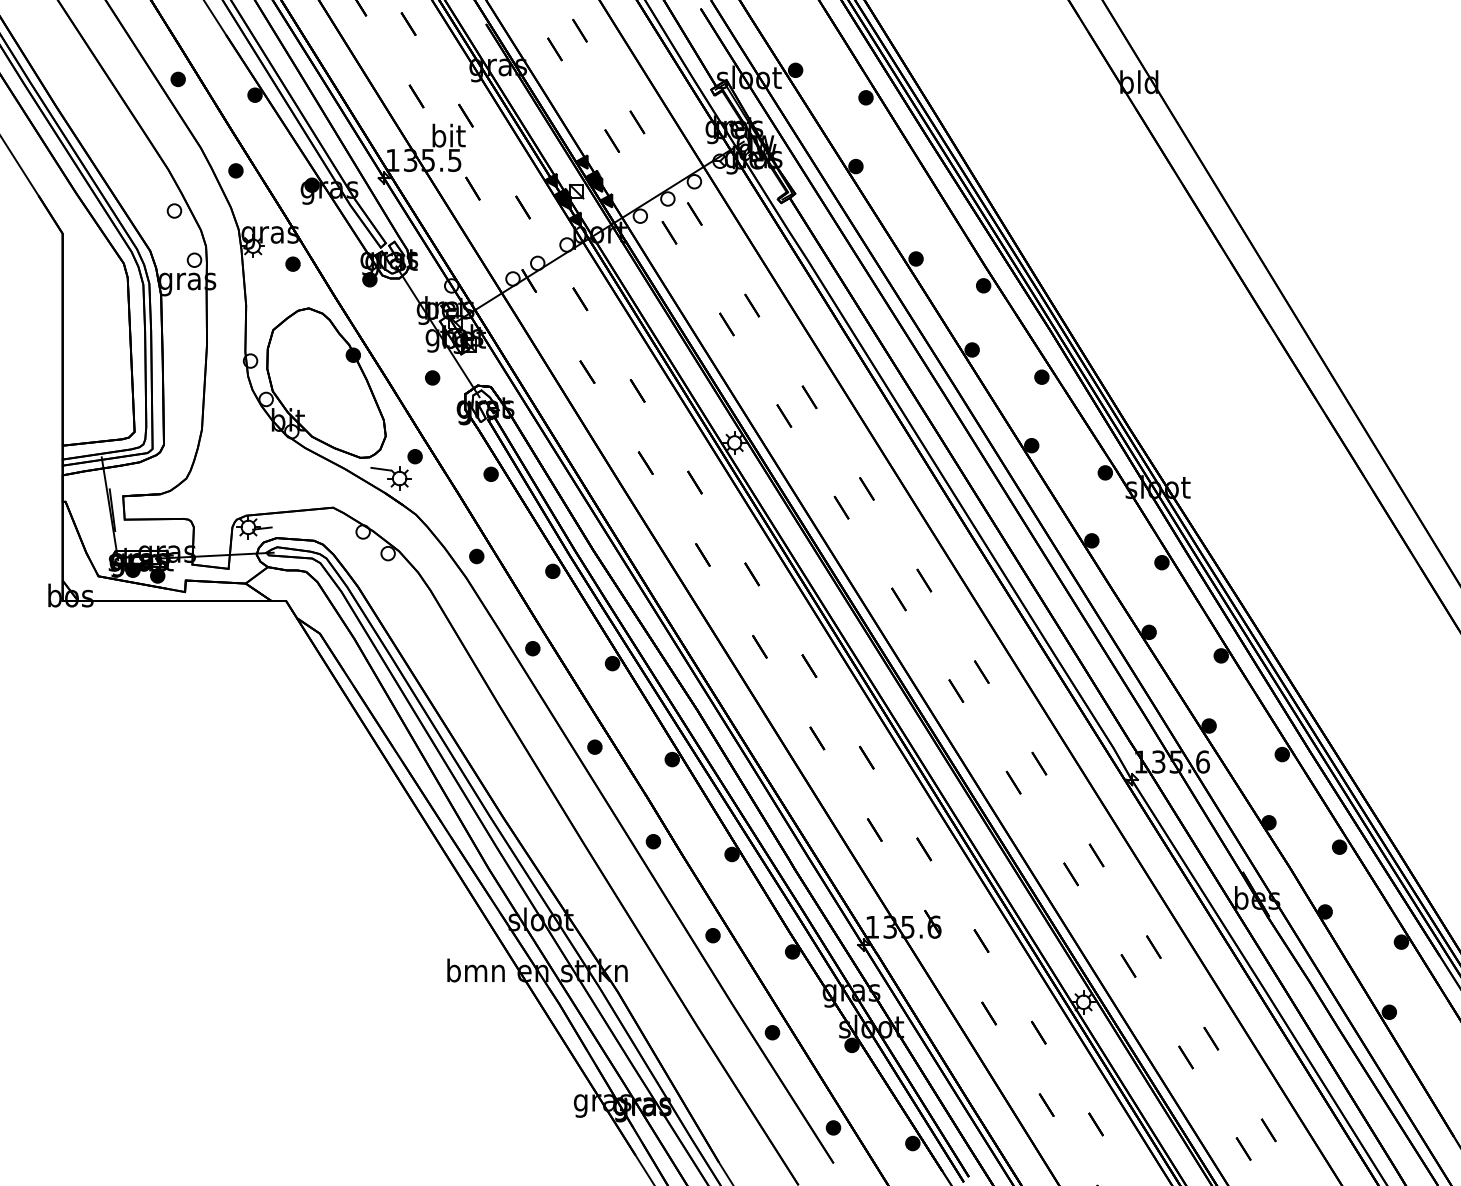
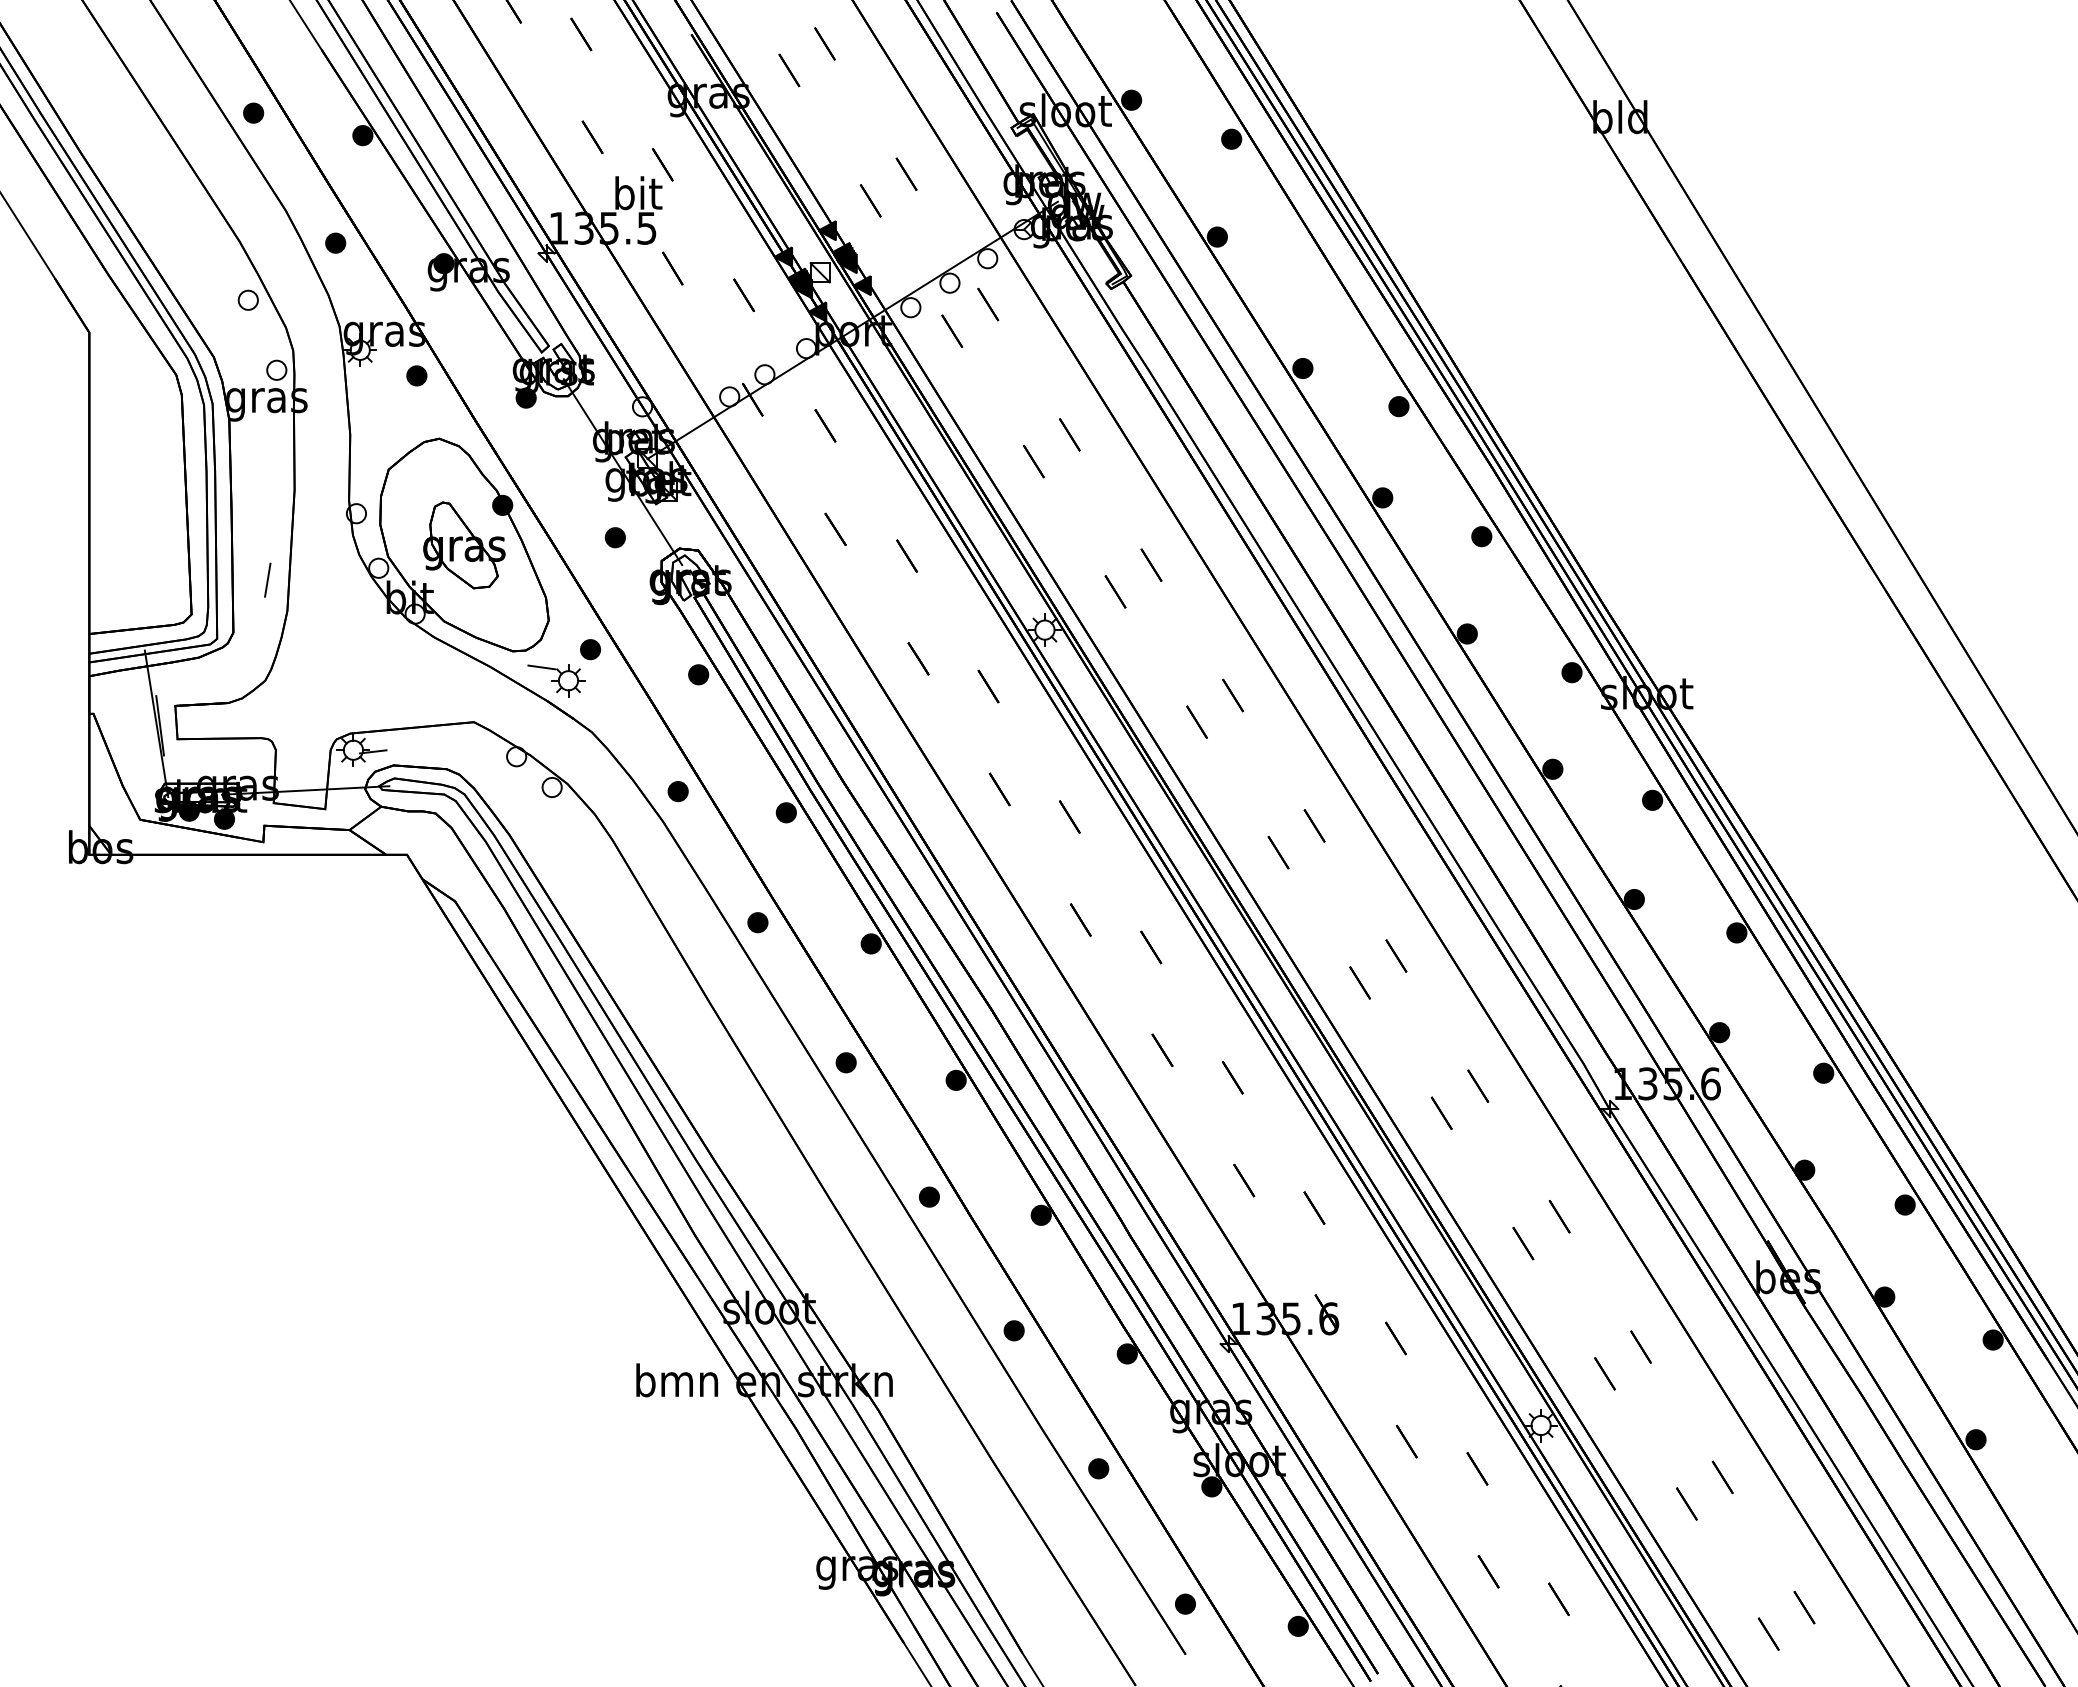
part: (326, 383) -> (464, 545), added
line: (187, 407) -> (267, 579), added

